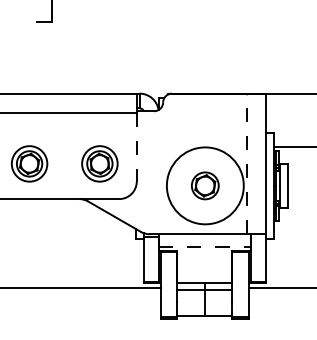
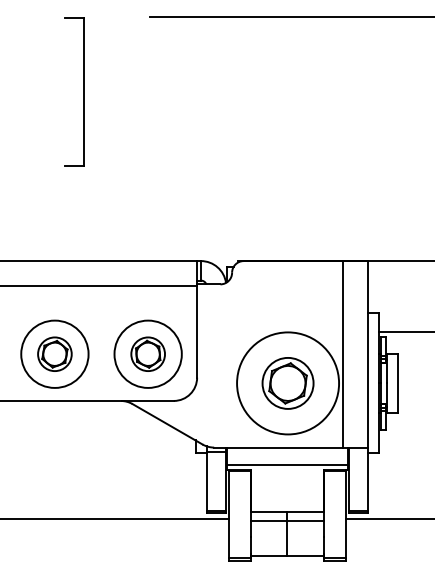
line: (137, 147) -> (197, 332), dashed -> solid
circle: (29, 163) -> (54, 353), size x1.43
circle: (99, 163) -> (147, 353), size x1.43
line: (246, 163) -> (342, 353), dashed -> solid
part: (204, 185) -> (287, 383), size x1.43
line: (204, 247) -> (287, 465), dashed -> solid

